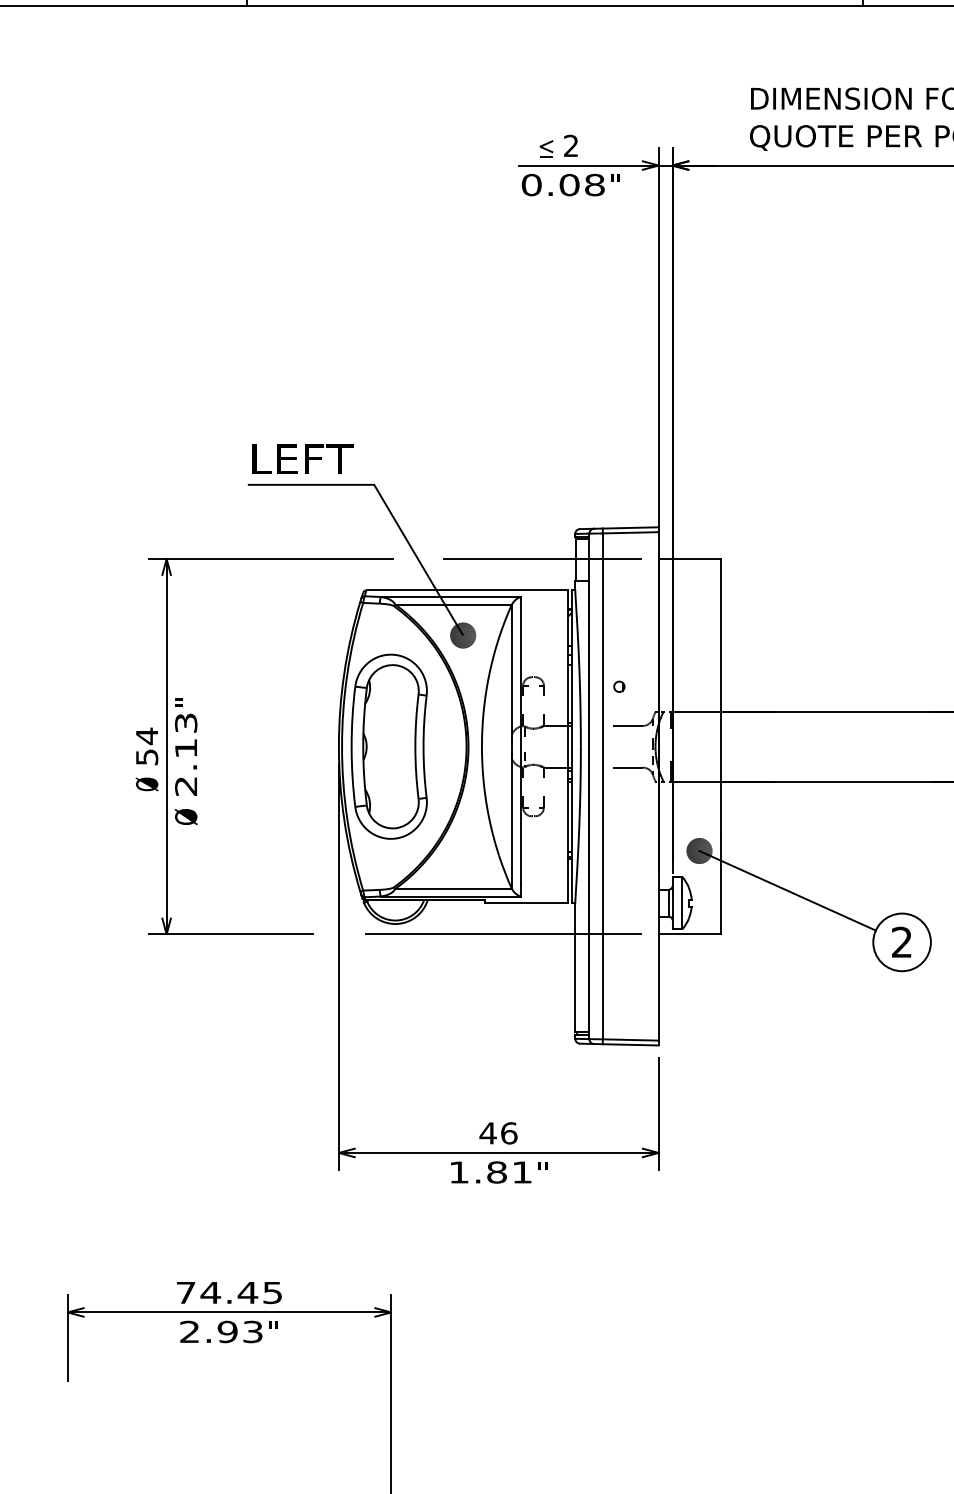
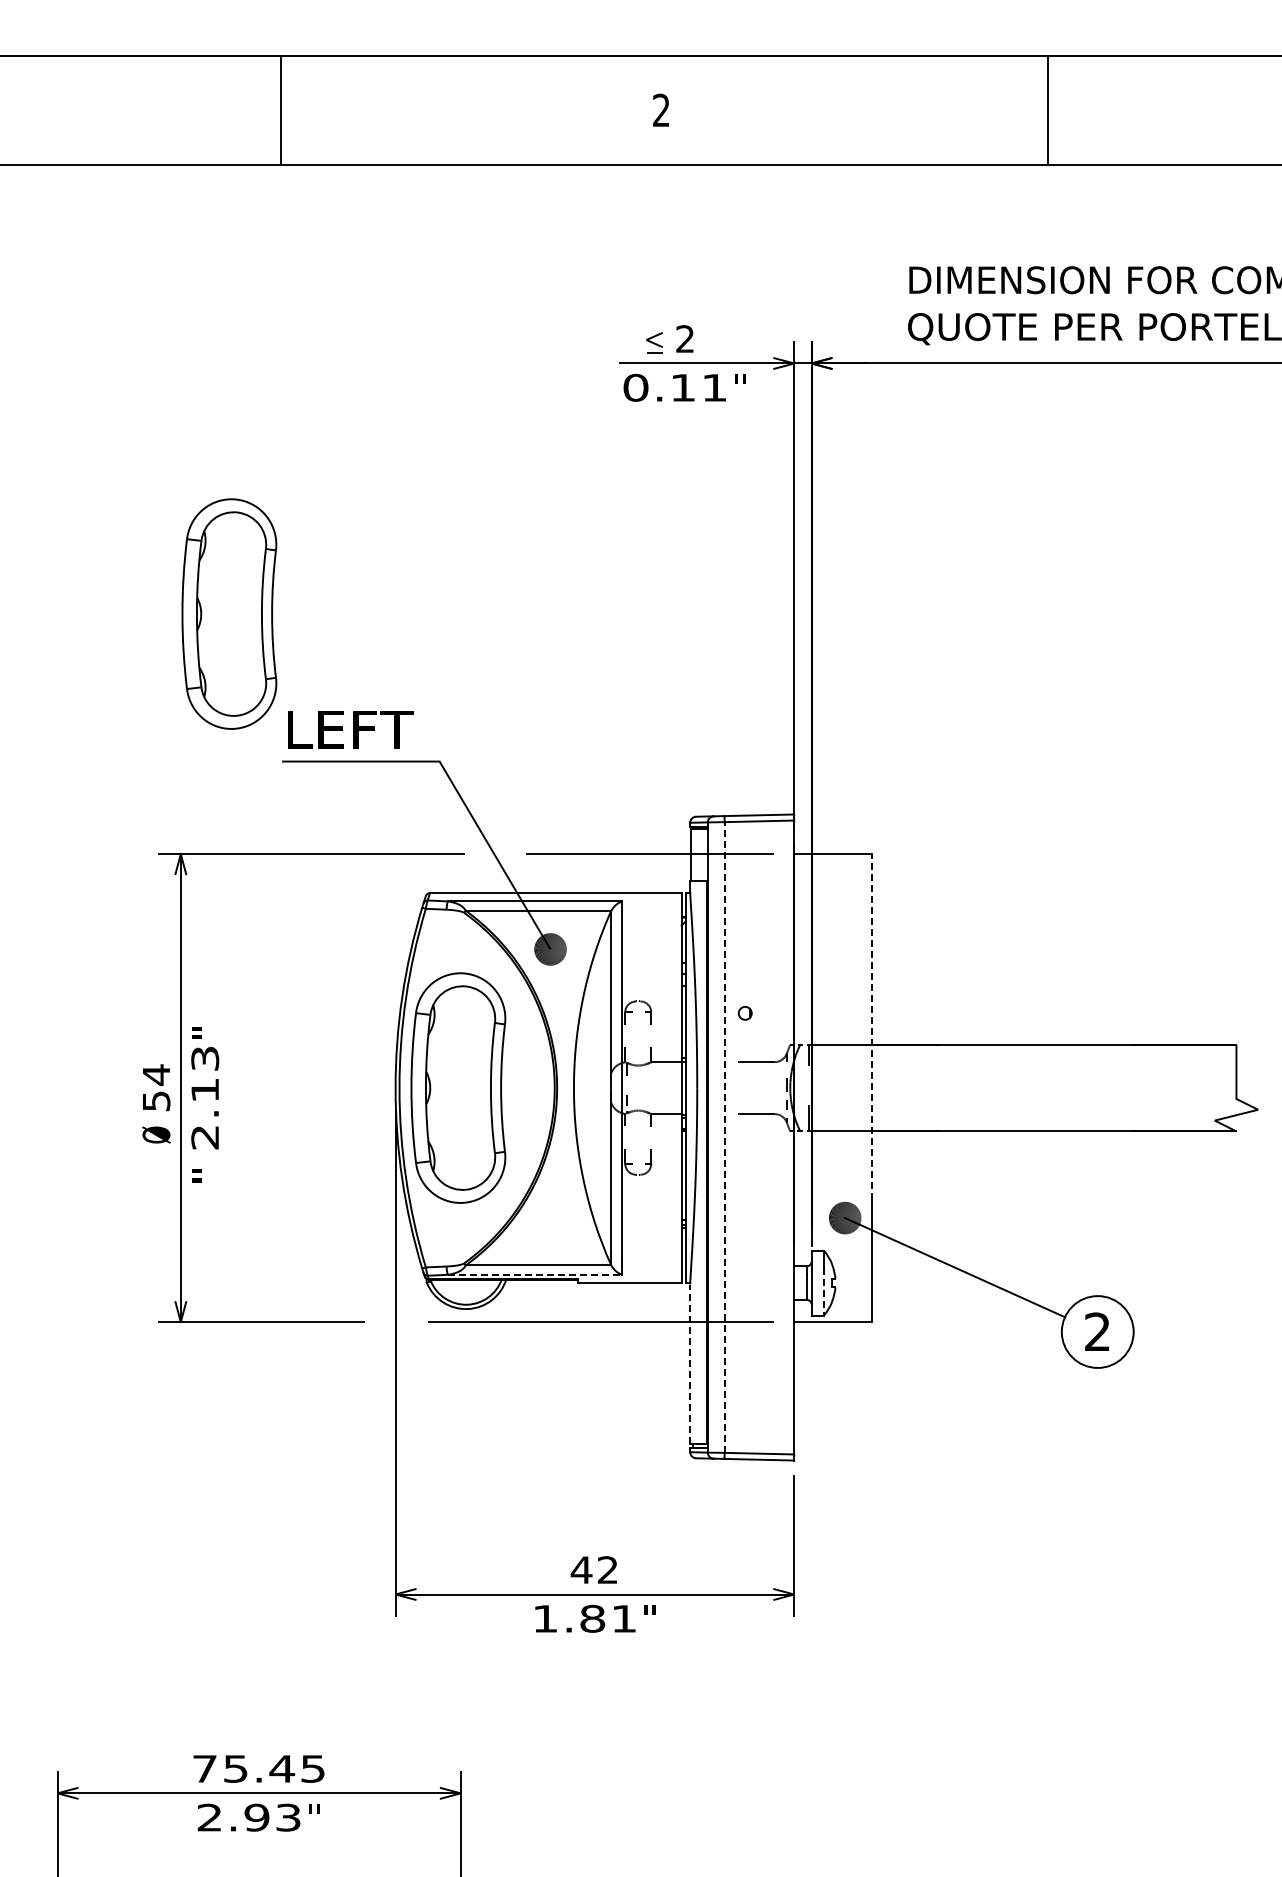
text: (581, 184) -> (698, 387), 0.08 -> 0.11
part: (205, 366) -> (229, 613), added
line: (721, 697) -> (872, 1026), solid -> dashed
line: (602, 786) -> (724, 1137), solid -> dashed
text: (185, 816) -> (204, 1175), Ø -> "
line: (451, 896) -> (535, 1274), solid -> dashed
line: (682, 910) -> (823, 1292), solid -> dashed
line: (575, 968) -> (690, 1364), solid -> dashed
text: (508, 1133) -> (607, 1570), 46 -> 42
text: (210, 1292) -> (235, 1768), 74.45 -> 75.45

